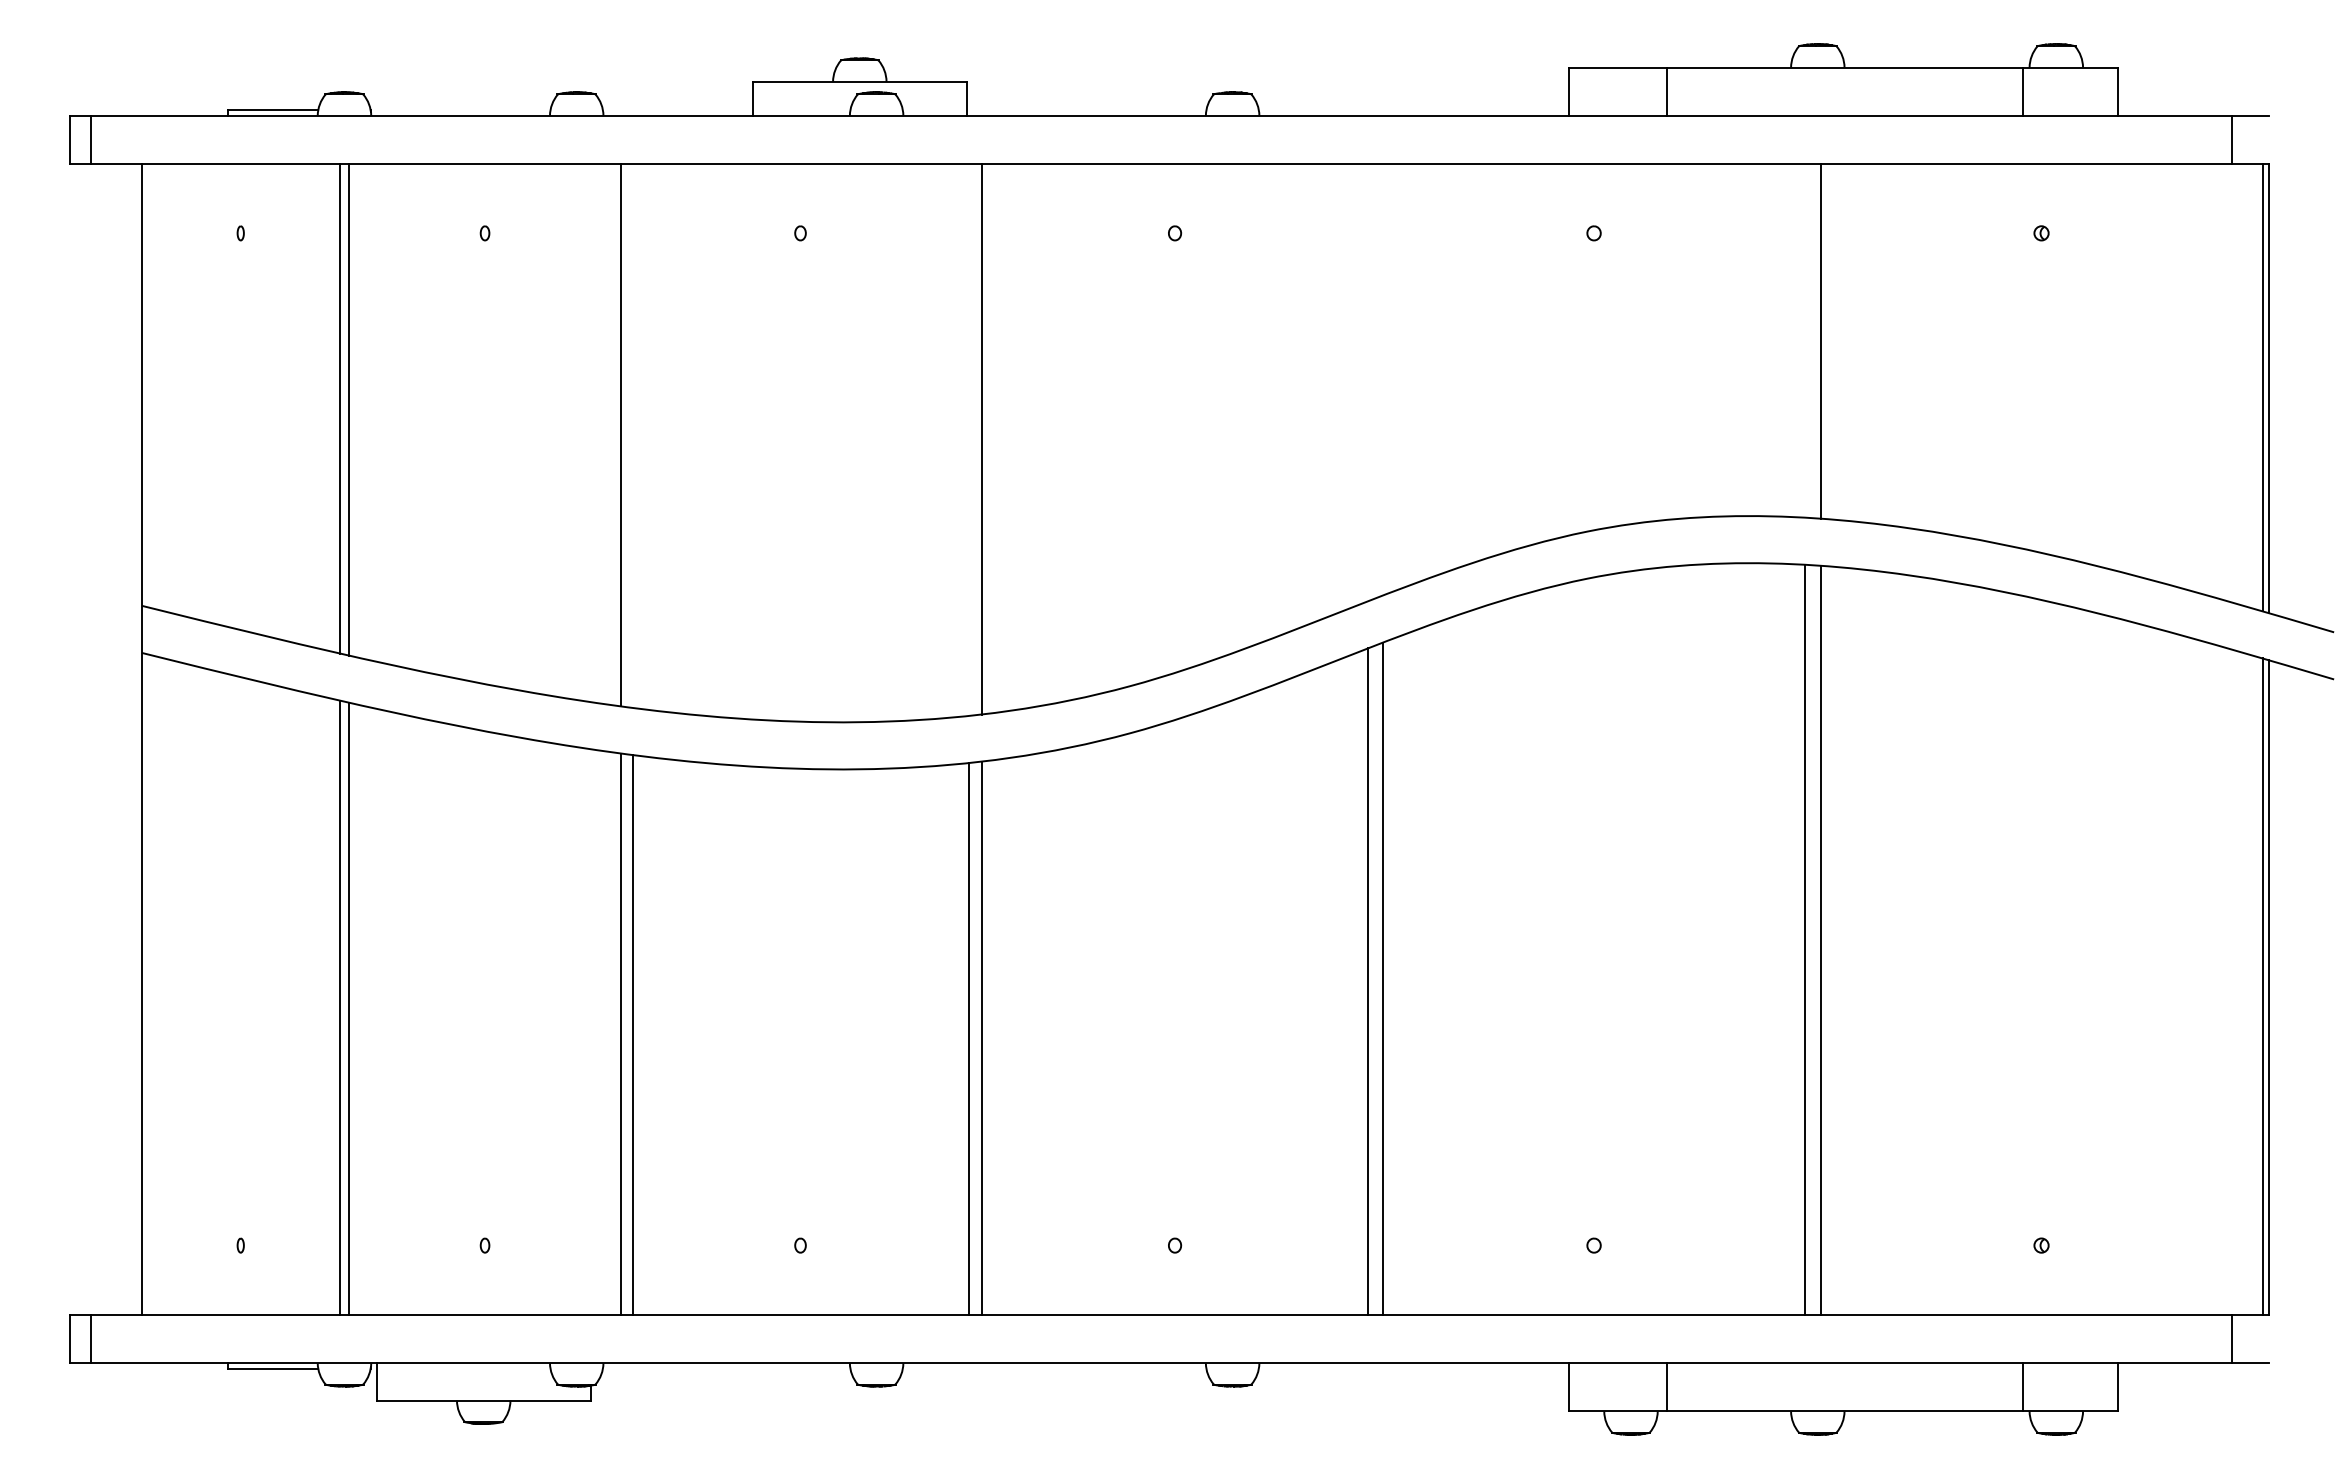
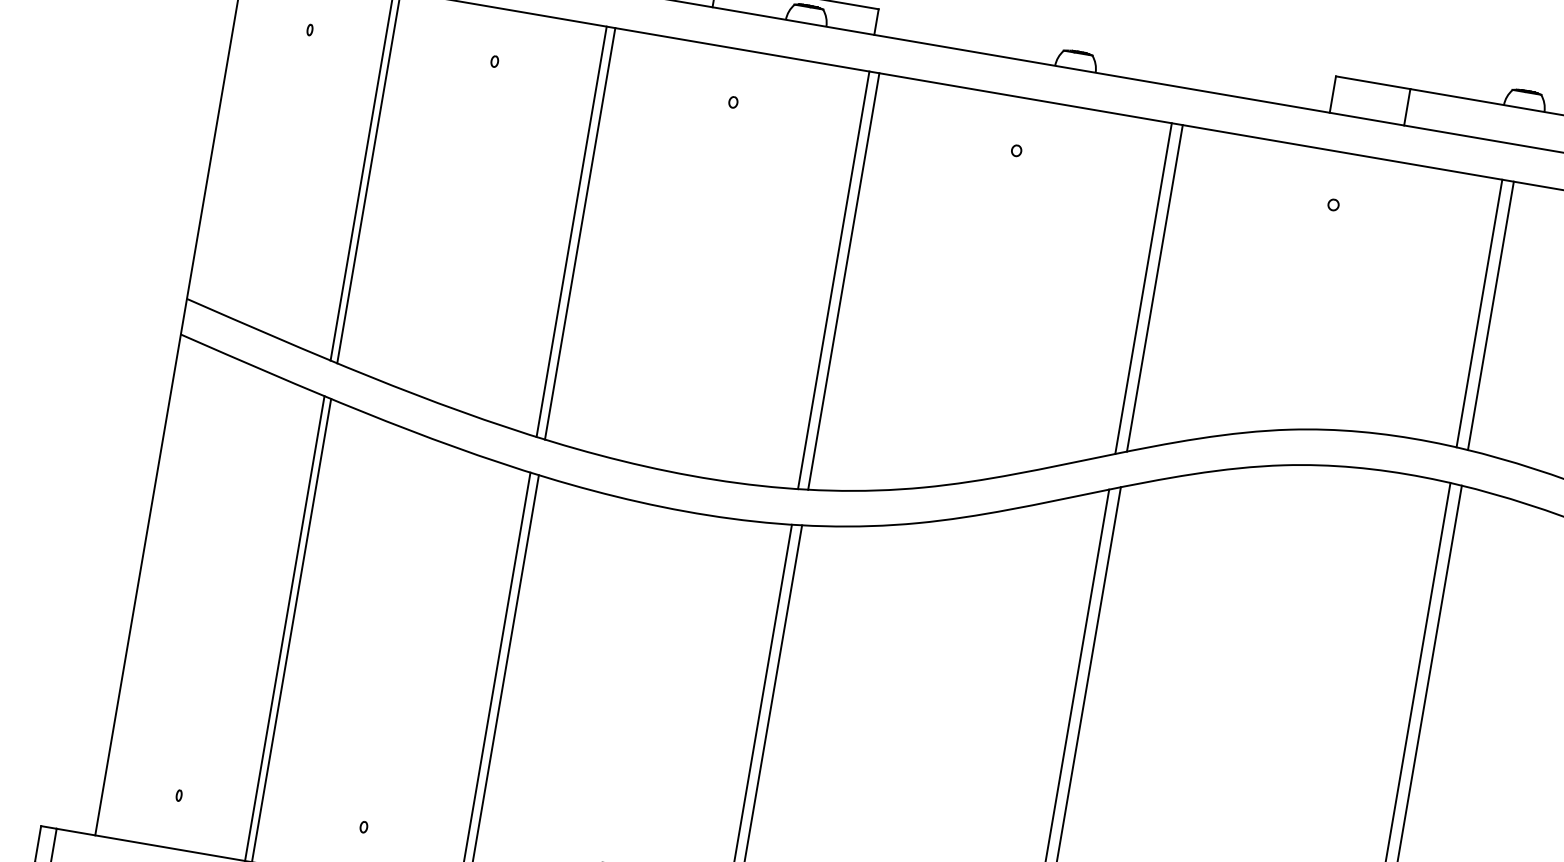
line: (1805, 340) -> (1479, 313), added
line: (1382, 379) -> (1154, 288), added
line: (1368, 382) -> (1143, 288), added
line: (632, 435) -> (580, 233), added
line: (968, 439) -> (833, 280), added

